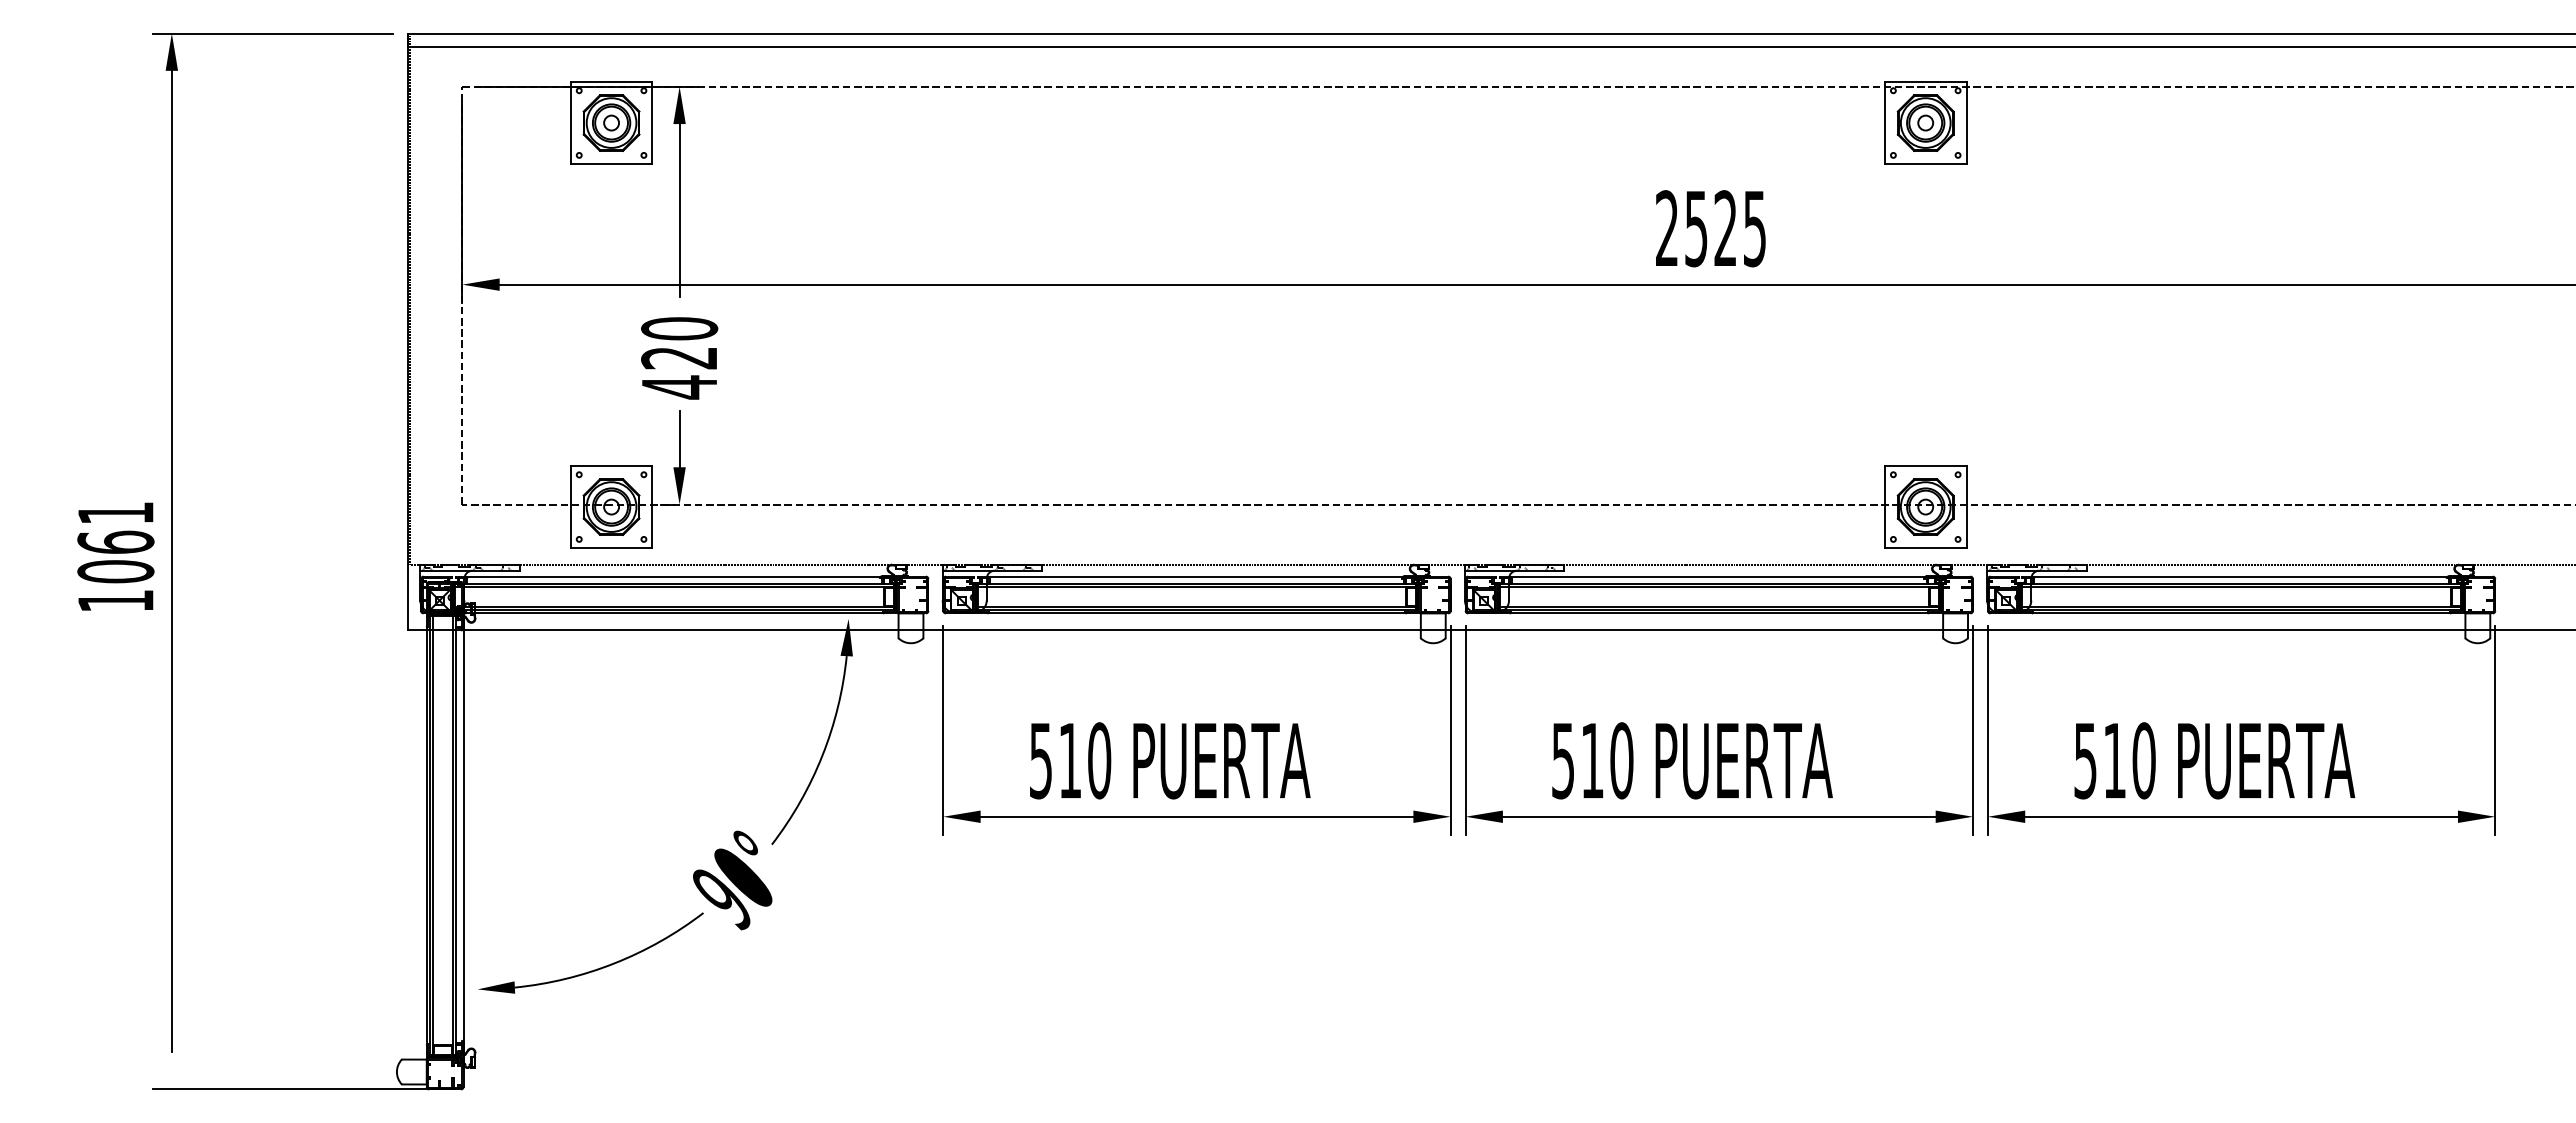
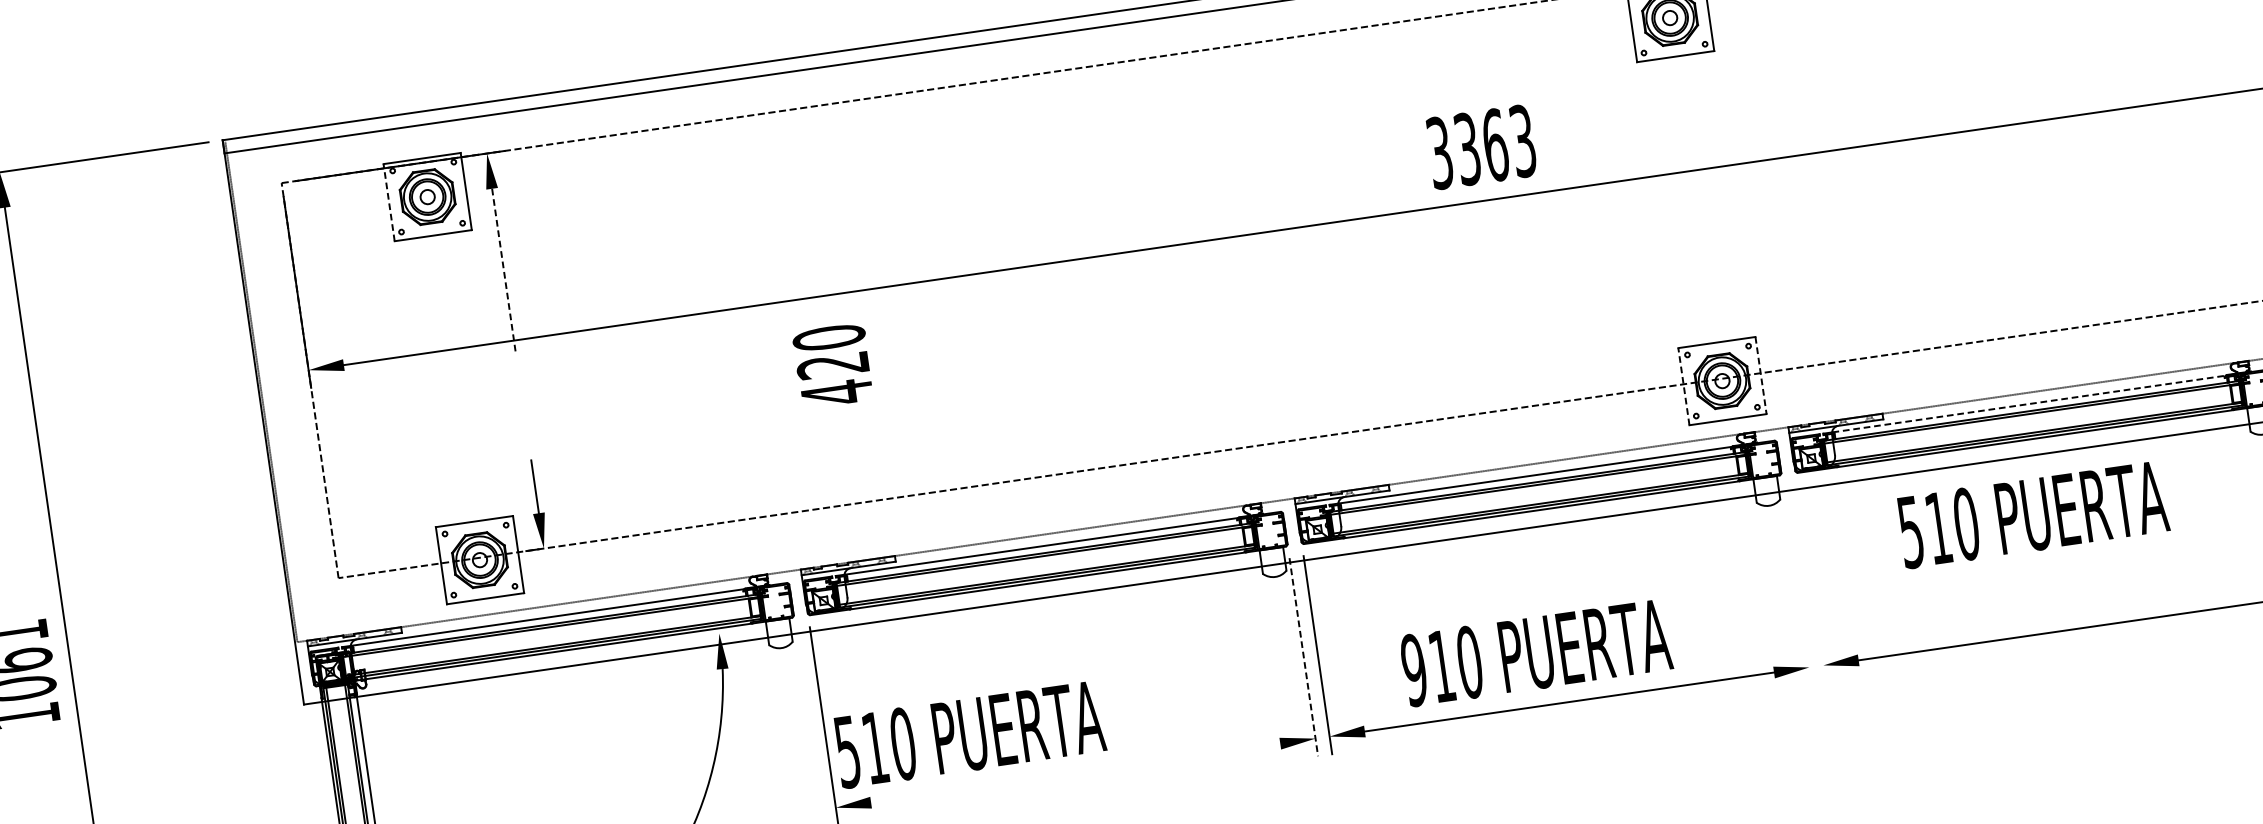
line: (570, 123) -> (388, 203), solid -> dashed
line: (679, 210) -> (503, 270), solid -> dashed
text: (1710, 228) -> (1481, 147), 2525 -> 3363
text: (679, 358) -> (833, 365), moved
line: (1884, 507) -> (1683, 387), solid -> dashed
line: (1966, 507) -> (1761, 375), solid -> dashed
line: (2241, 576) -> (2030, 403), solid -> dashed
line: (1450, 730) -> (1303, 657), solid -> dashed
line: (1972, 730) -> (1797, 585), removed
line: (1987, 730) -> (1811, 583), removed
text: (1170, 760) -> (970, 734), moved
text: (1562, 760) -> (1413, 670), 510 -> 910
text: (2214, 760) -> (2032, 514), moved
line: (1196, 816) -> (1075, 773), removed

